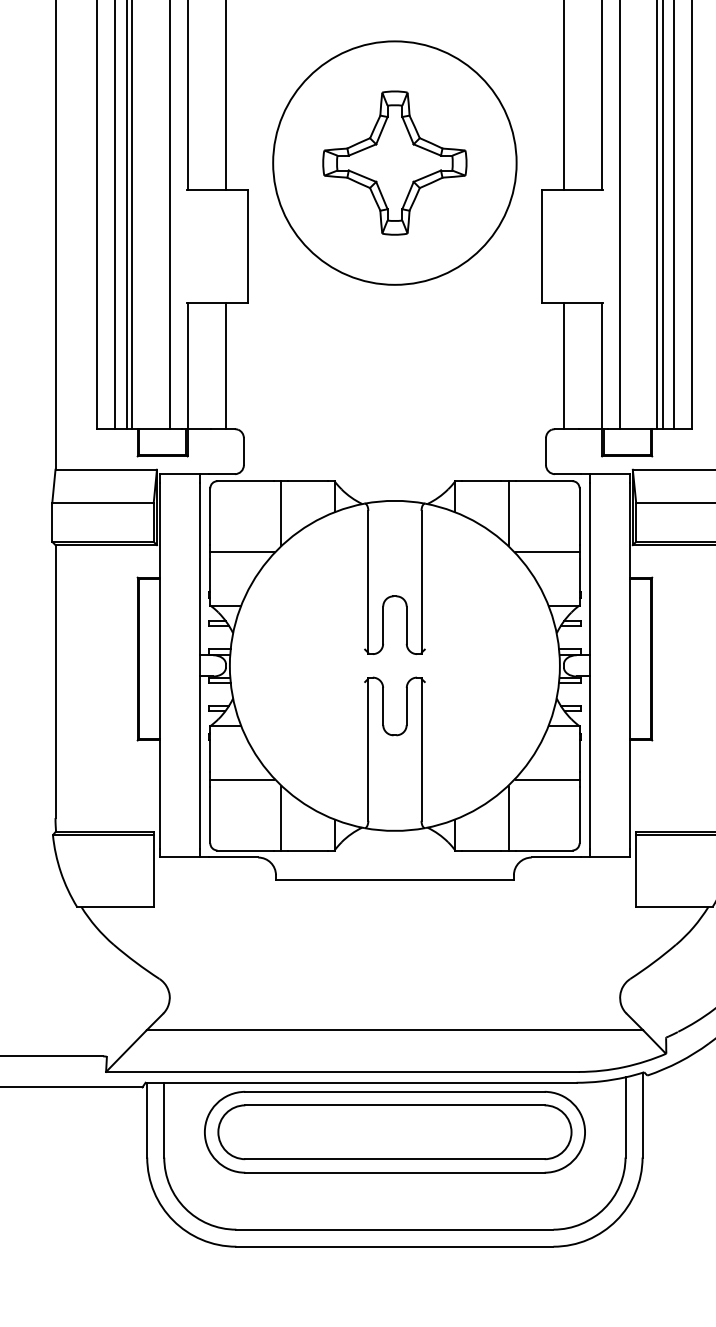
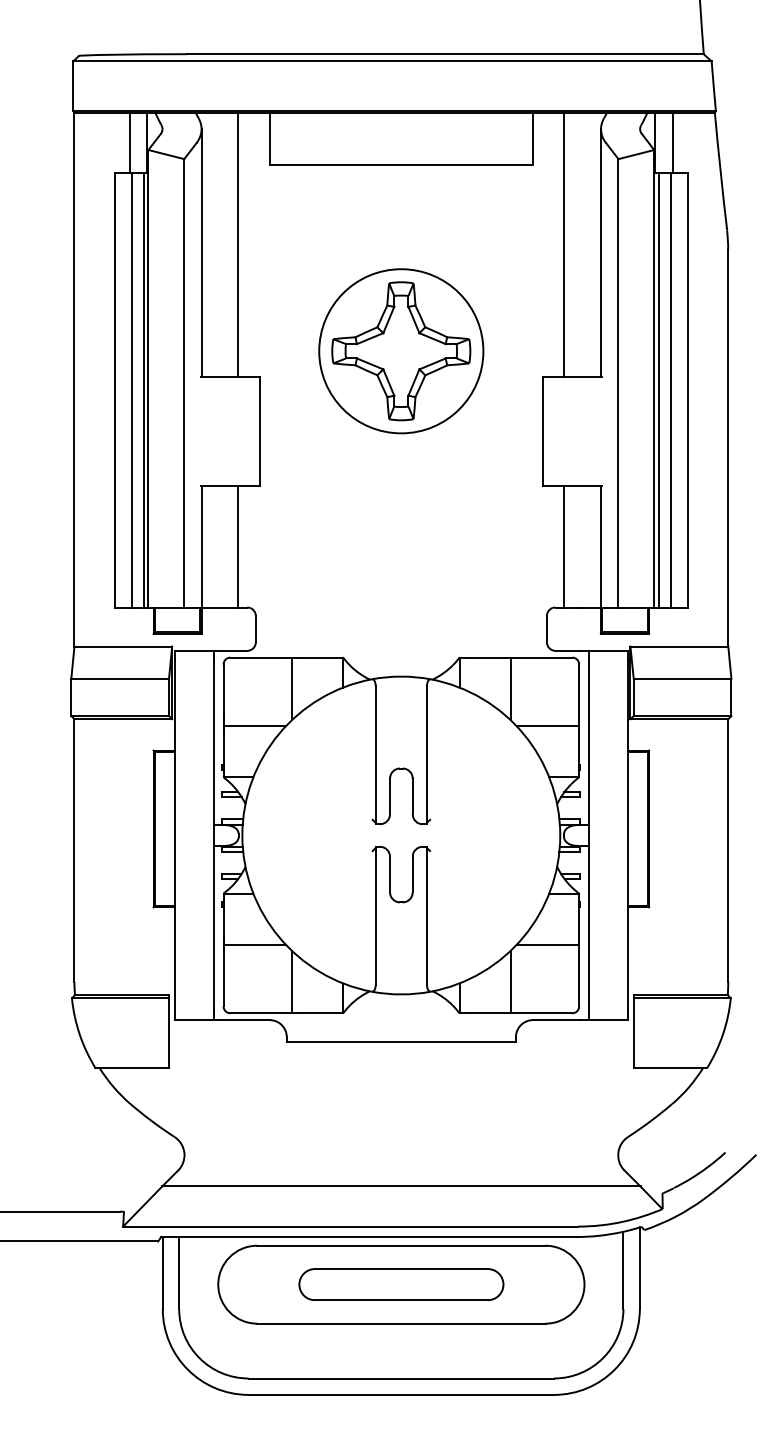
circle: (395, 163) -> (401, 351), size x0.7
part: (395, 1132) -> (401, 1284), size x0.6

